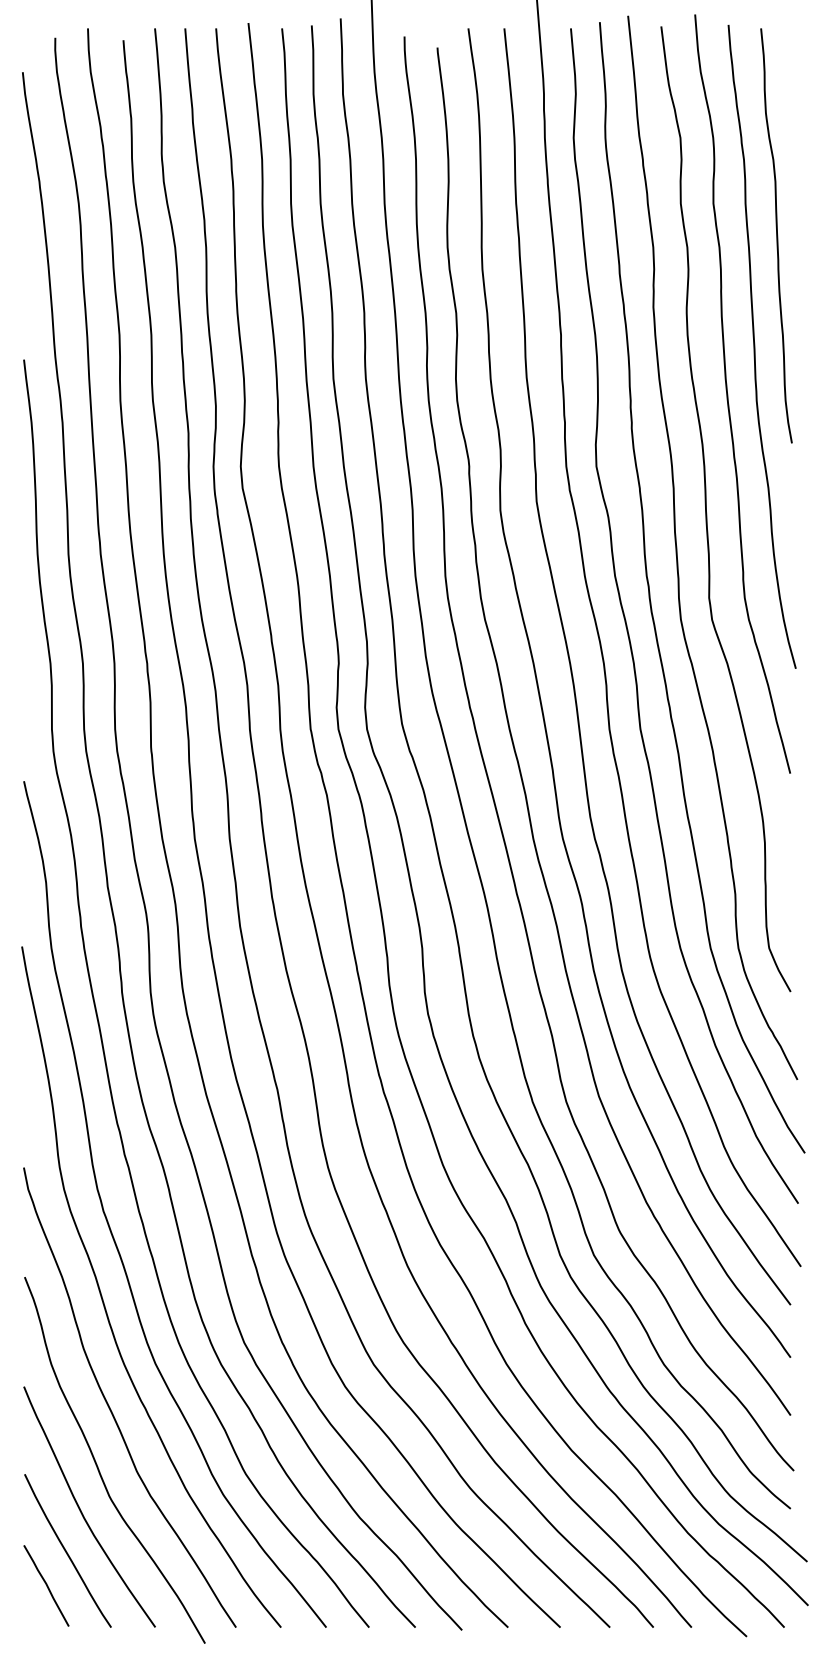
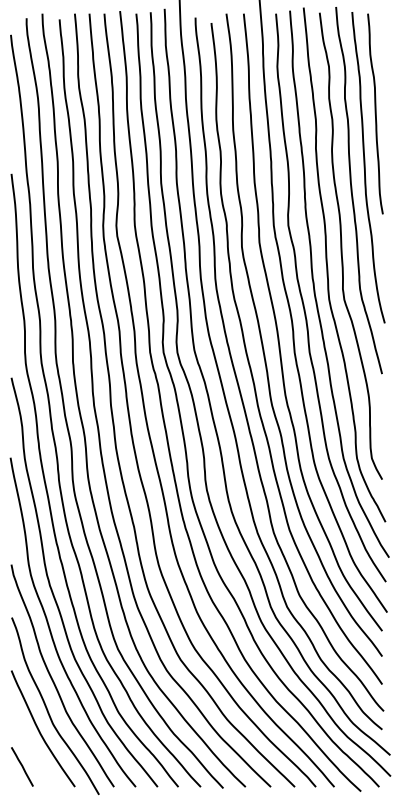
curve: (67, 1549) -> (32, 749), removed

